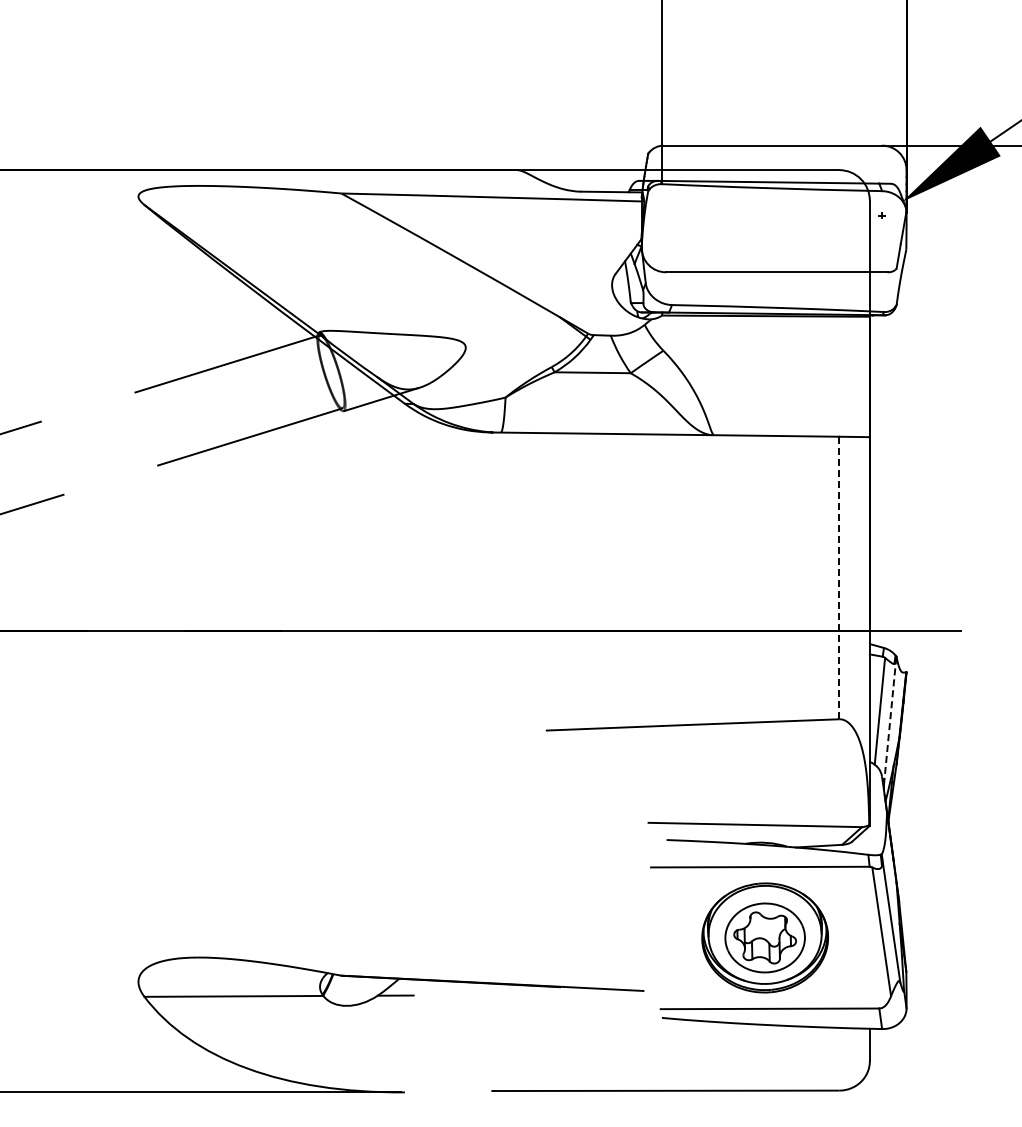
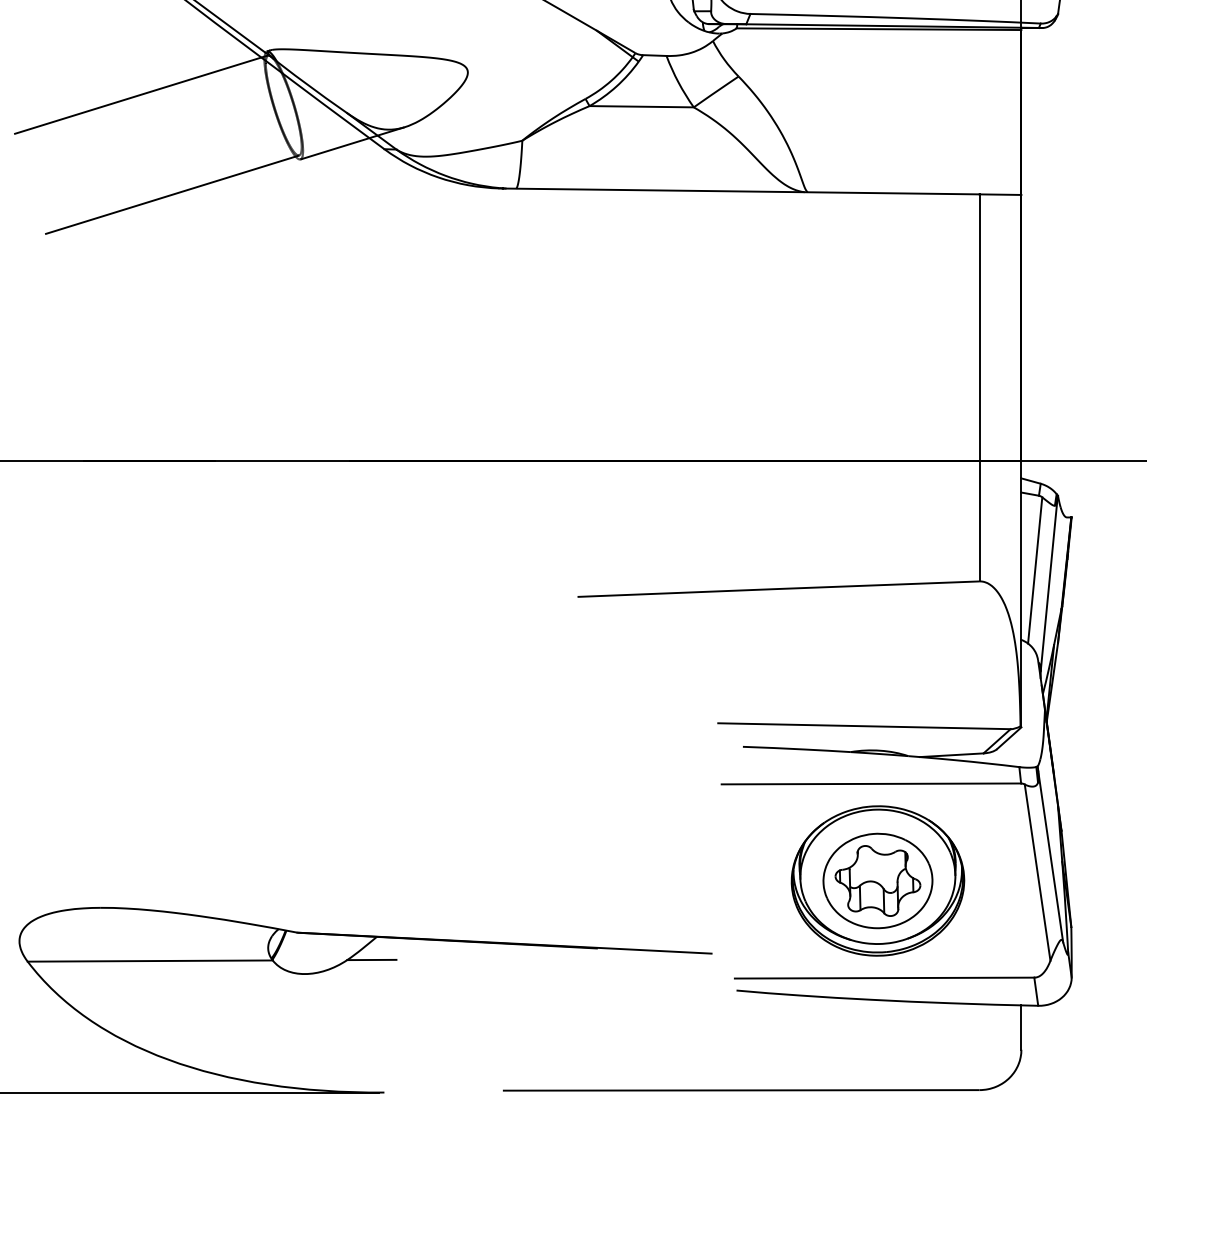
line: (839, 577) -> (979, 387), dashed -> solid
line: (890, 721) -> (1049, 584), dashed -> solid

